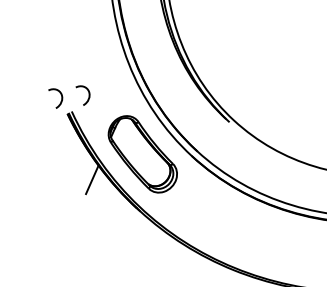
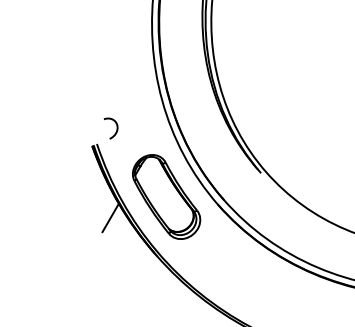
curve: (61, 97) -> (87, 128), removed

